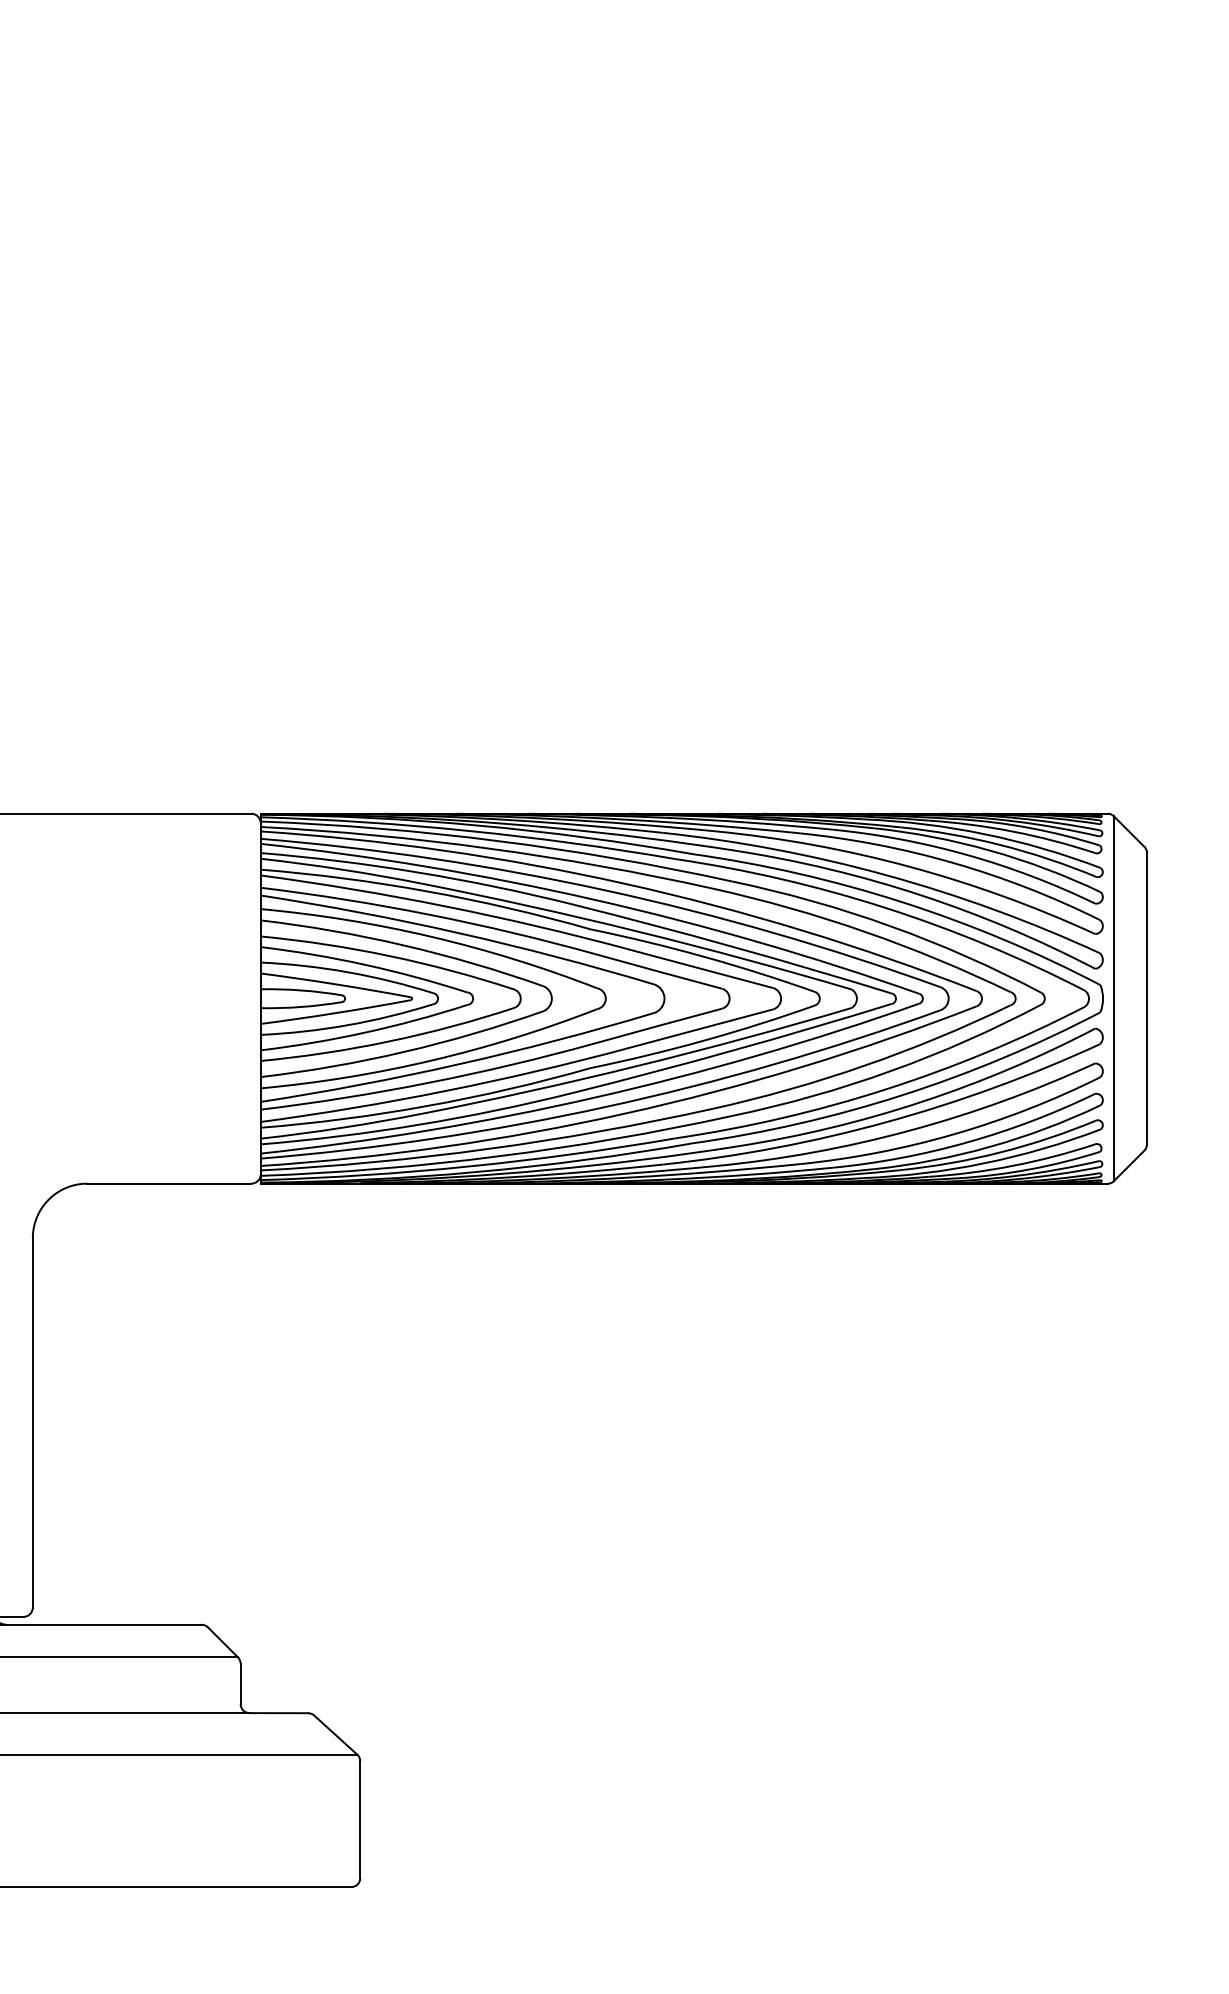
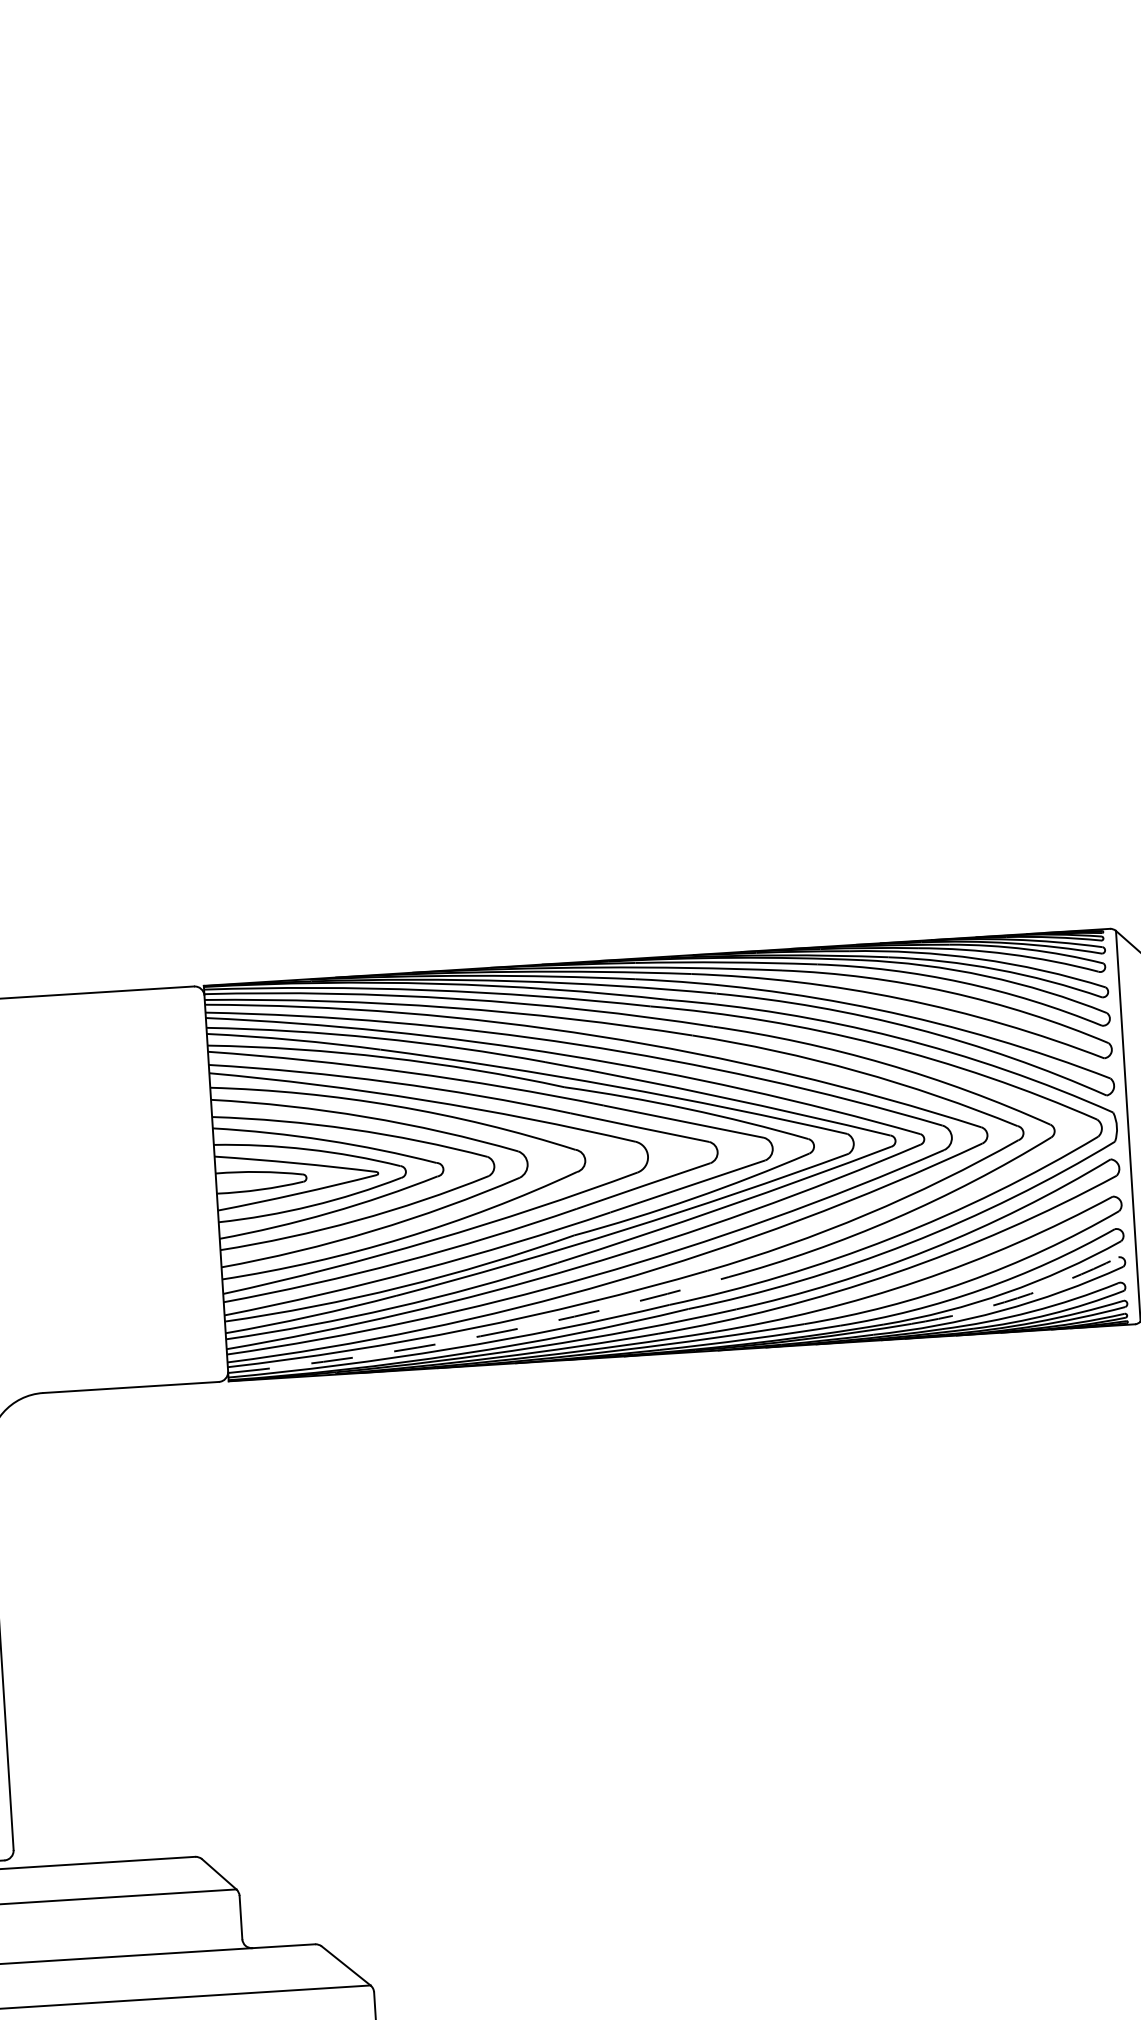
arc: (1000, 1152) -> (1017, 1298), solid -> dashed
arc: (498, 1156) -> (481, 1336), solid -> dashed

